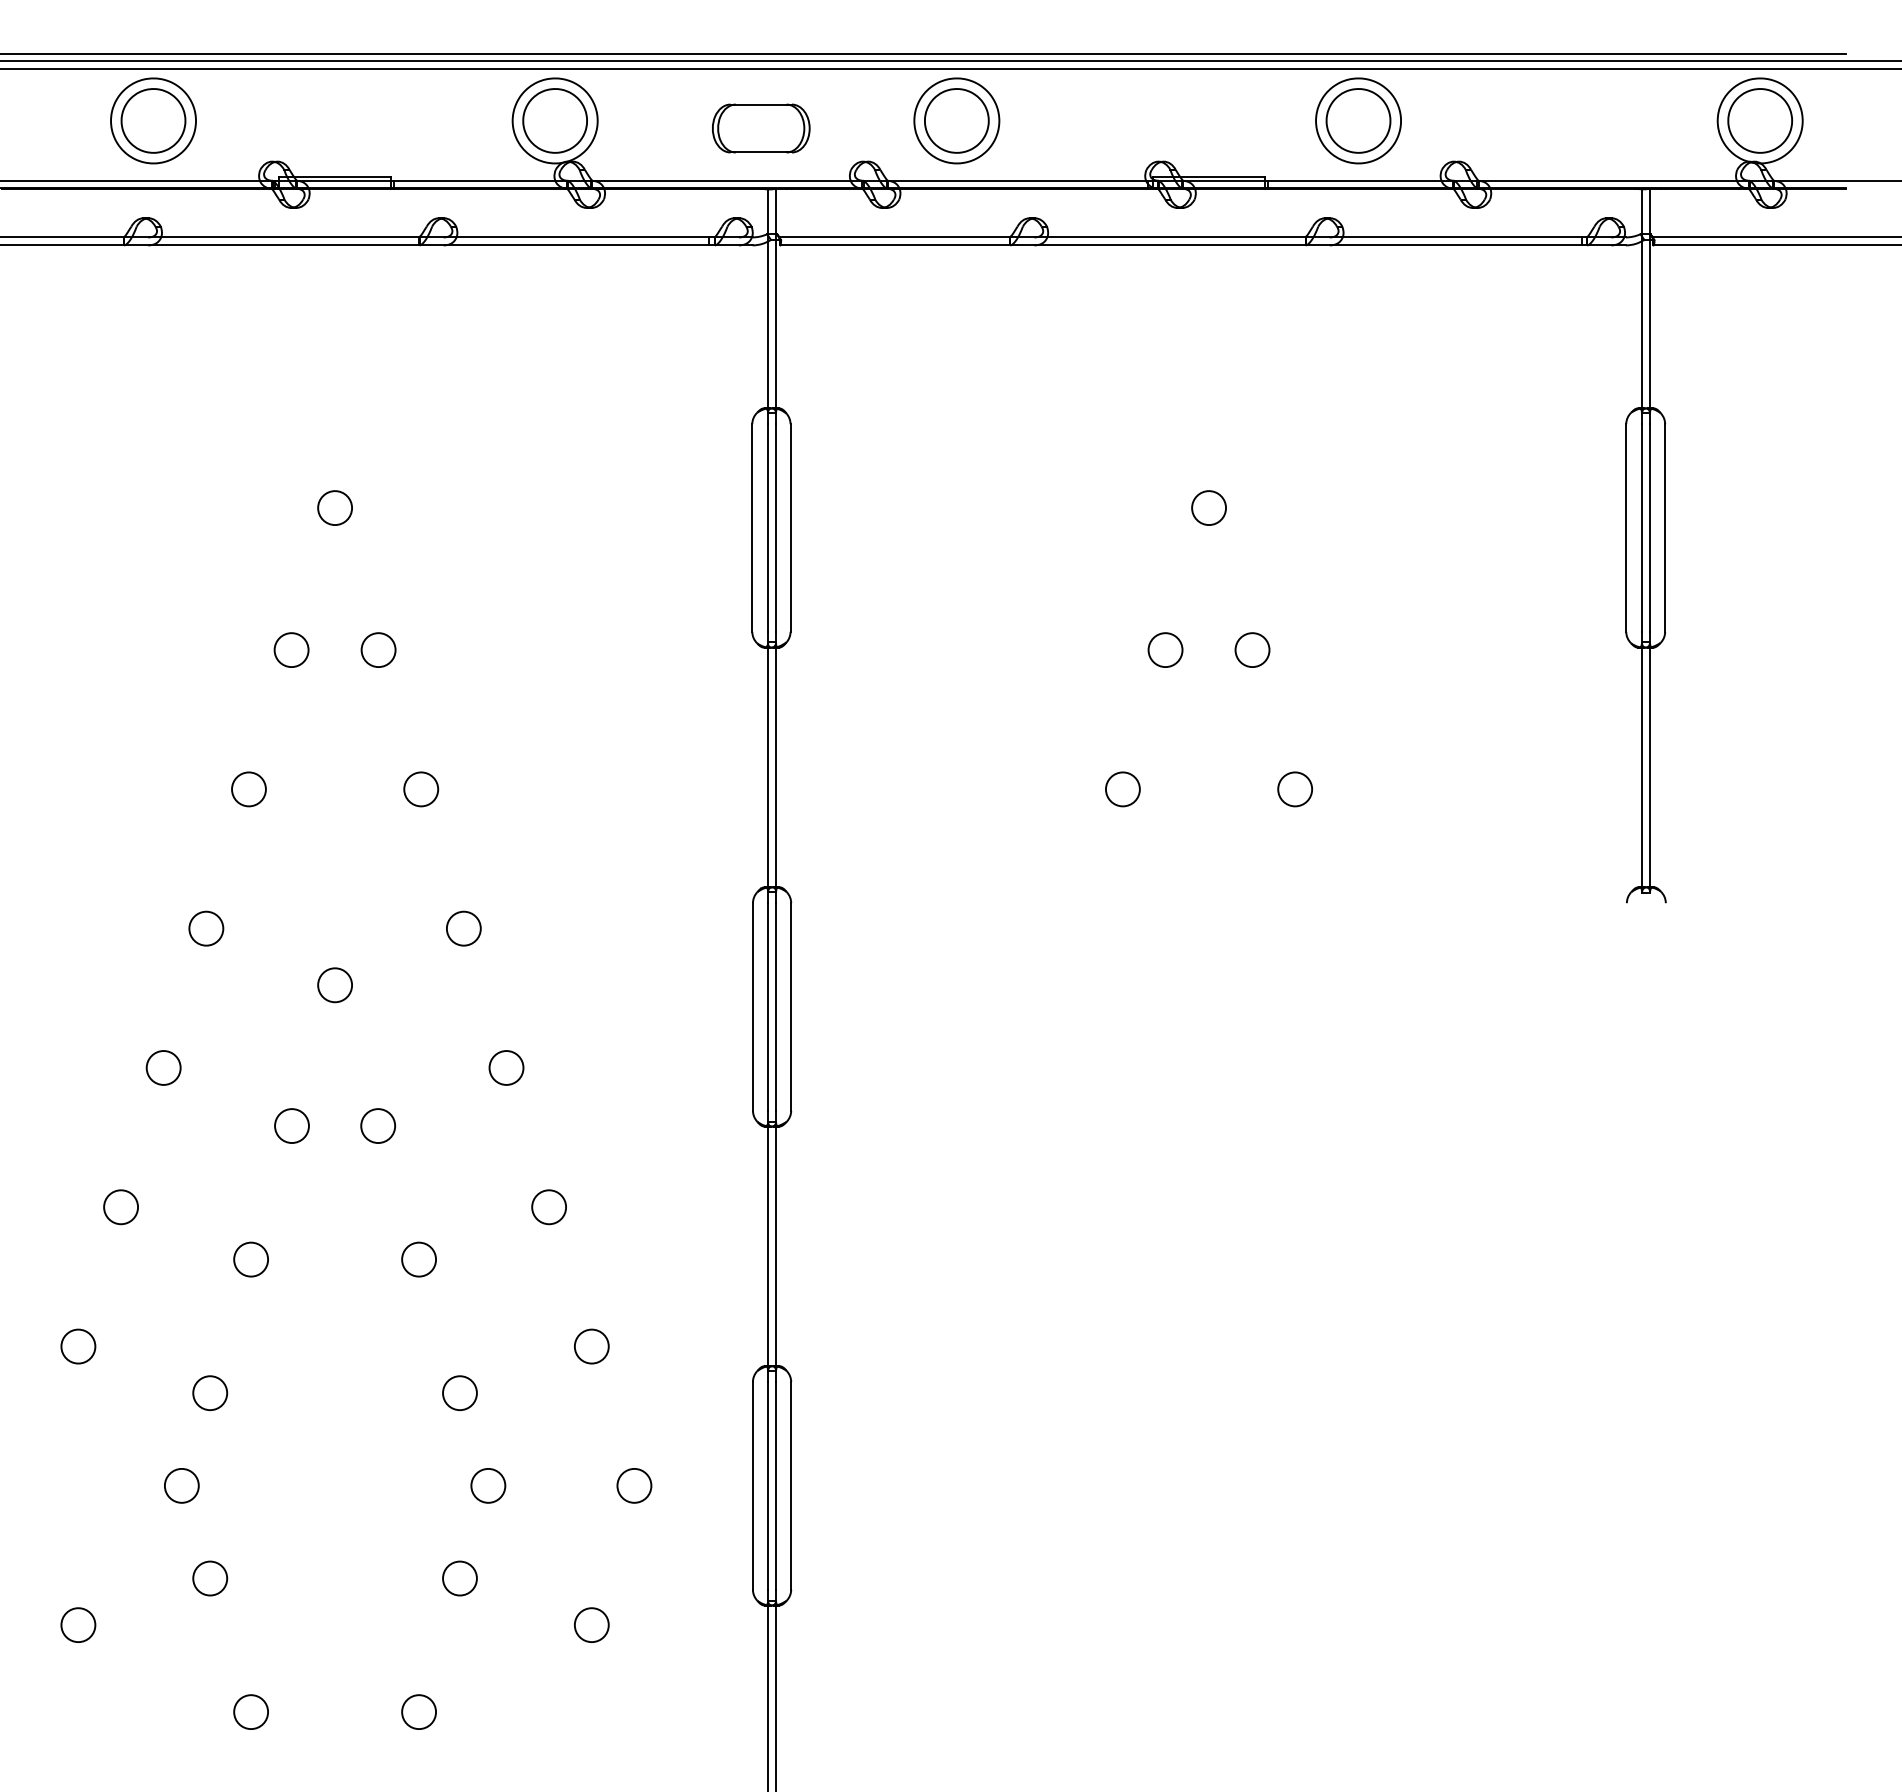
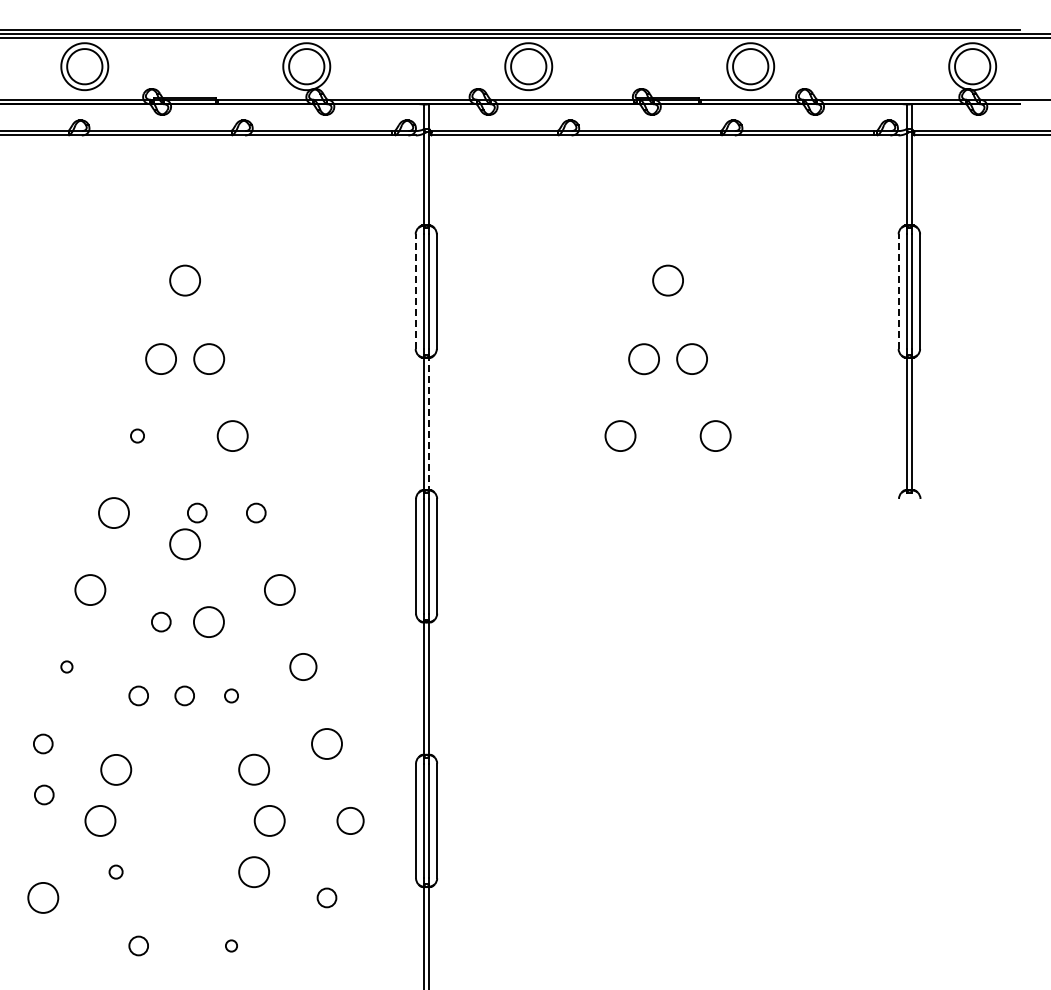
part: (760, 127) -> (420, 70), removed
circle: (333, 507) -> (184, 280), size x1.6
circle: (1207, 507) -> (667, 280), size x1.6
line: (751, 527) -> (415, 291), solid -> dashed
line: (1625, 527) -> (898, 291), solid -> dashed
circle: (290, 648) -> (160, 358), size x1.6
circle: (377, 648) -> (208, 358), size x1.6
circle: (1164, 648) -> (643, 358), size x1.6
circle: (1251, 648) -> (691, 358), size x1.6
line: (775, 768) -> (428, 424), solid -> dashed
circle: (248, 788) -> (137, 435), size x0.7
circle: (420, 788) -> (232, 435), size x1.6
circle: (1122, 788) -> (620, 435), size x1.6
circle: (1294, 788) -> (715, 435), size x1.6
circle: (205, 927) -> (113, 512), size x1.6
circle: (357, 927) -> (197, 512), added
circle: (333, 983) -> (184, 543), size x1.6
circle: (163, 1067) -> (90, 589), size x1.6
circle: (505, 1067) -> (279, 589), size x1.6
circle: (377, 1124) -> (208, 621), size x1.6
circle: (120, 1206) -> (66, 666), size x0.6
circle: (549, 1206) -> (303, 666), size x1.4
circle: (333, 1258) -> (184, 695), added
circle: (418, 1258) -> (231, 695), size x0.7
circle: (590, 1345) -> (326, 743), size x1.6
circle: (209, 1392) -> (115, 769), size x1.6
circle: (458, 1392) -> (253, 769), size x1.6
circle: (80, 1437) -> (44, 794), added
circle: (181, 1485) -> (100, 820), size x1.6
circle: (487, 1485) -> (269, 820), size x1.6
circle: (634, 1485) -> (350, 820), size x1.4
circle: (209, 1577) -> (115, 871), size x0.7
circle: (458, 1577) -> (253, 871), size x1.6
circle: (76, 1624) -> (42, 897), size x1.6
circle: (418, 1711) -> (231, 945), size x0.6

